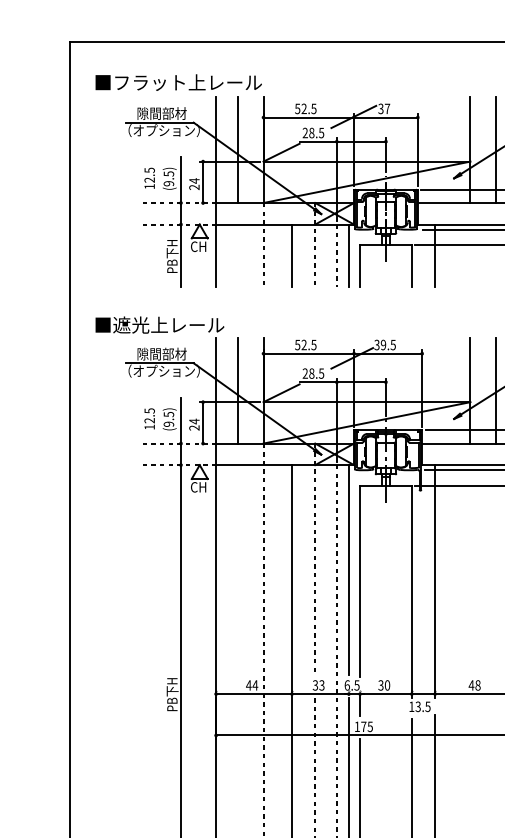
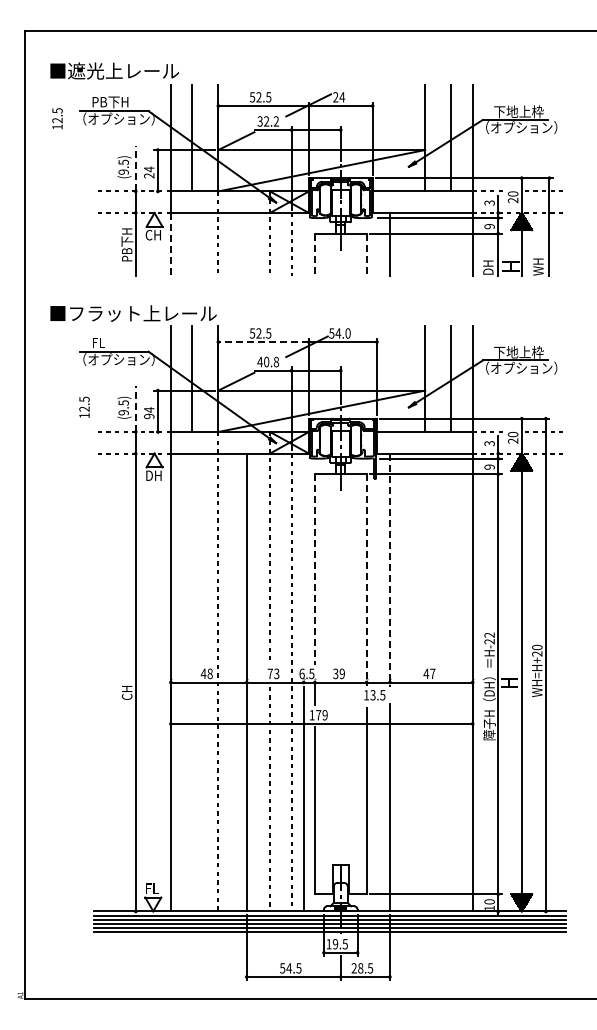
text: (187, 82) -> (142, 70), ■フラット上レール -> ■遮光上レール
text: (384, 109) -> (339, 97), 37 -> 24
text: (161, 113) -> (116, 101), 隙間部材 -> PB下H
text: (312, 133) -> (267, 121), 28.5 -> 32.2
text: (149, 178) -> (57, 118), moved
line: (180, 180) -> (135, 168), solid -> dashed
line: (291, 255) -> (246, 243), removed
line: (348, 255) -> (303, 243), removed
line: (215, 256) -> (170, 244), solid -> dashed
line: (359, 267) -> (314, 255), solid -> dashed
line: (411, 267) -> (366, 255), solid -> dashed
text: (187, 325) -> (142, 313), ■遮光上レール -> ■フラット上レール
text: (384, 345) -> (339, 333), 39.5 -> 54.0
text: (161, 354) -> (116, 342), 隙間部材 -> FL
line: (308, 354) -> (263, 342), solid -> dashed
text: (312, 373) -> (267, 361), 28.5 -> 40.8
text: (149, 418) -> (84, 406), moved
line: (180, 421) -> (135, 409), solid -> dashed
text: (194, 428) -> (149, 416), 24 -> 94
text: (198, 487) -> (153, 475), CH -> DH
line: (348, 569) -> (303, 557), removed
line: (359, 582) -> (314, 570), solid -> dashed
line: (434, 582) -> (389, 570), solid -> dashed
line: (411, 592) -> (366, 580), solid -> dashed
text: (255, 685) -> (210, 673), 44 -> 48
text: (314, 685) -> (269, 673), 33 -> 73
text: (386, 685) -> (341, 673), 30 -> 39
text: (477, 685) -> (432, 673), 48 -> 47
text: (172, 694) -> (127, 682), PB下H -> CH
text: (369, 727) -> (324, 715), 175 -> 179

